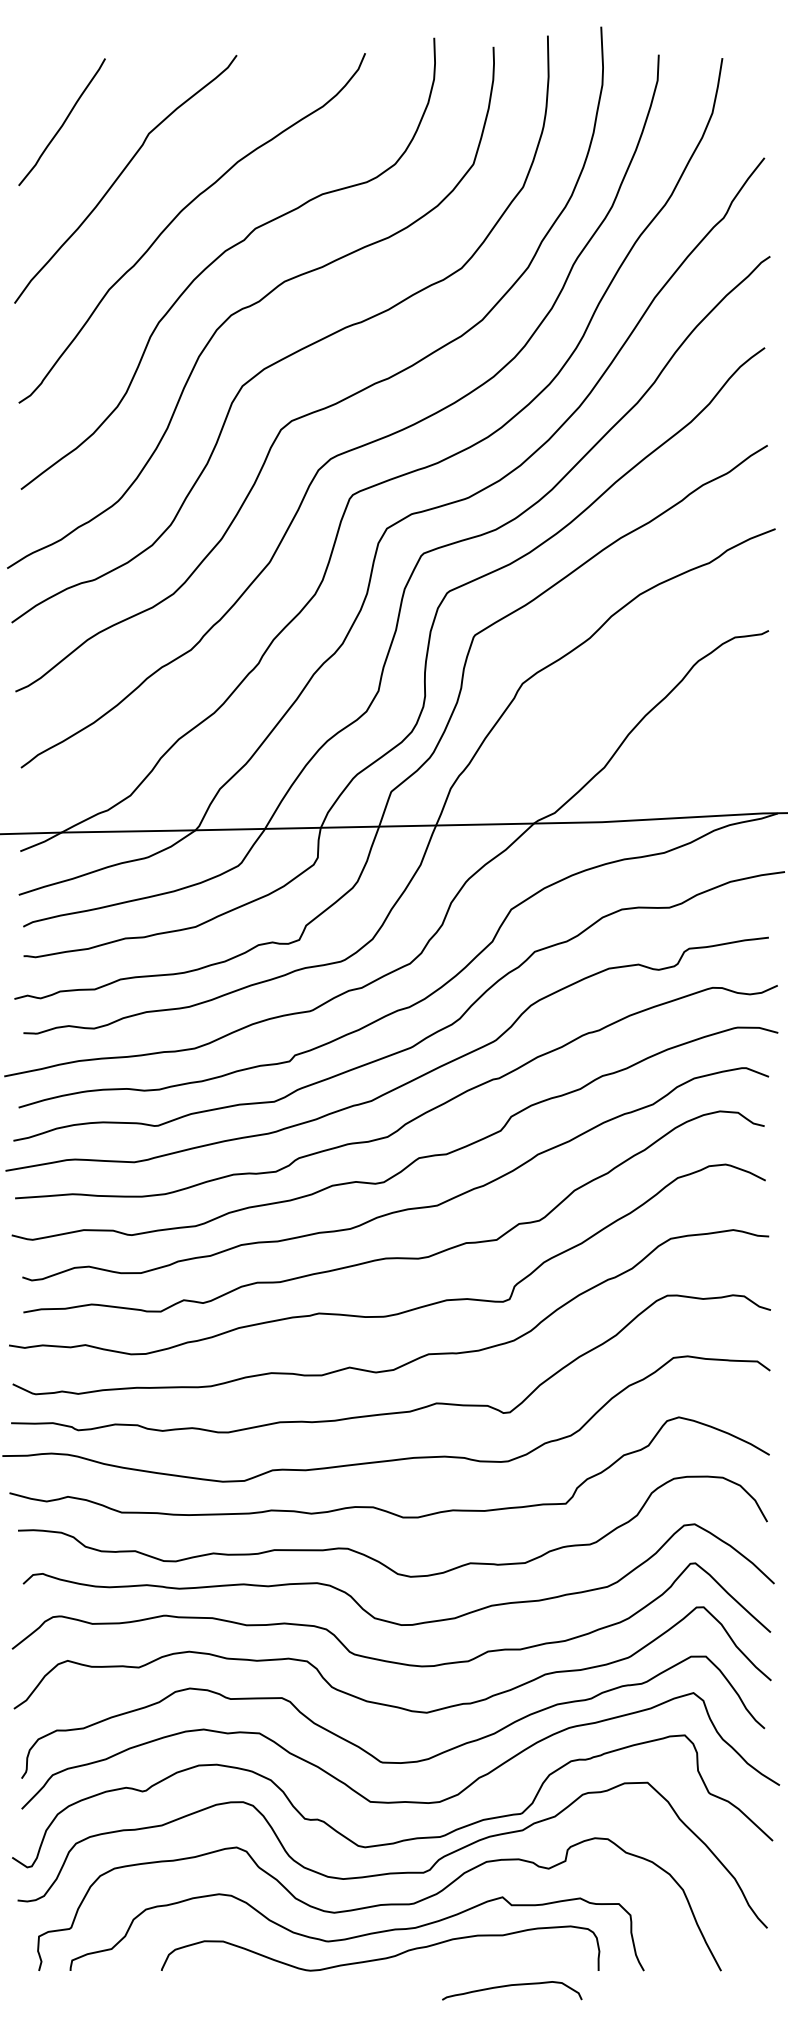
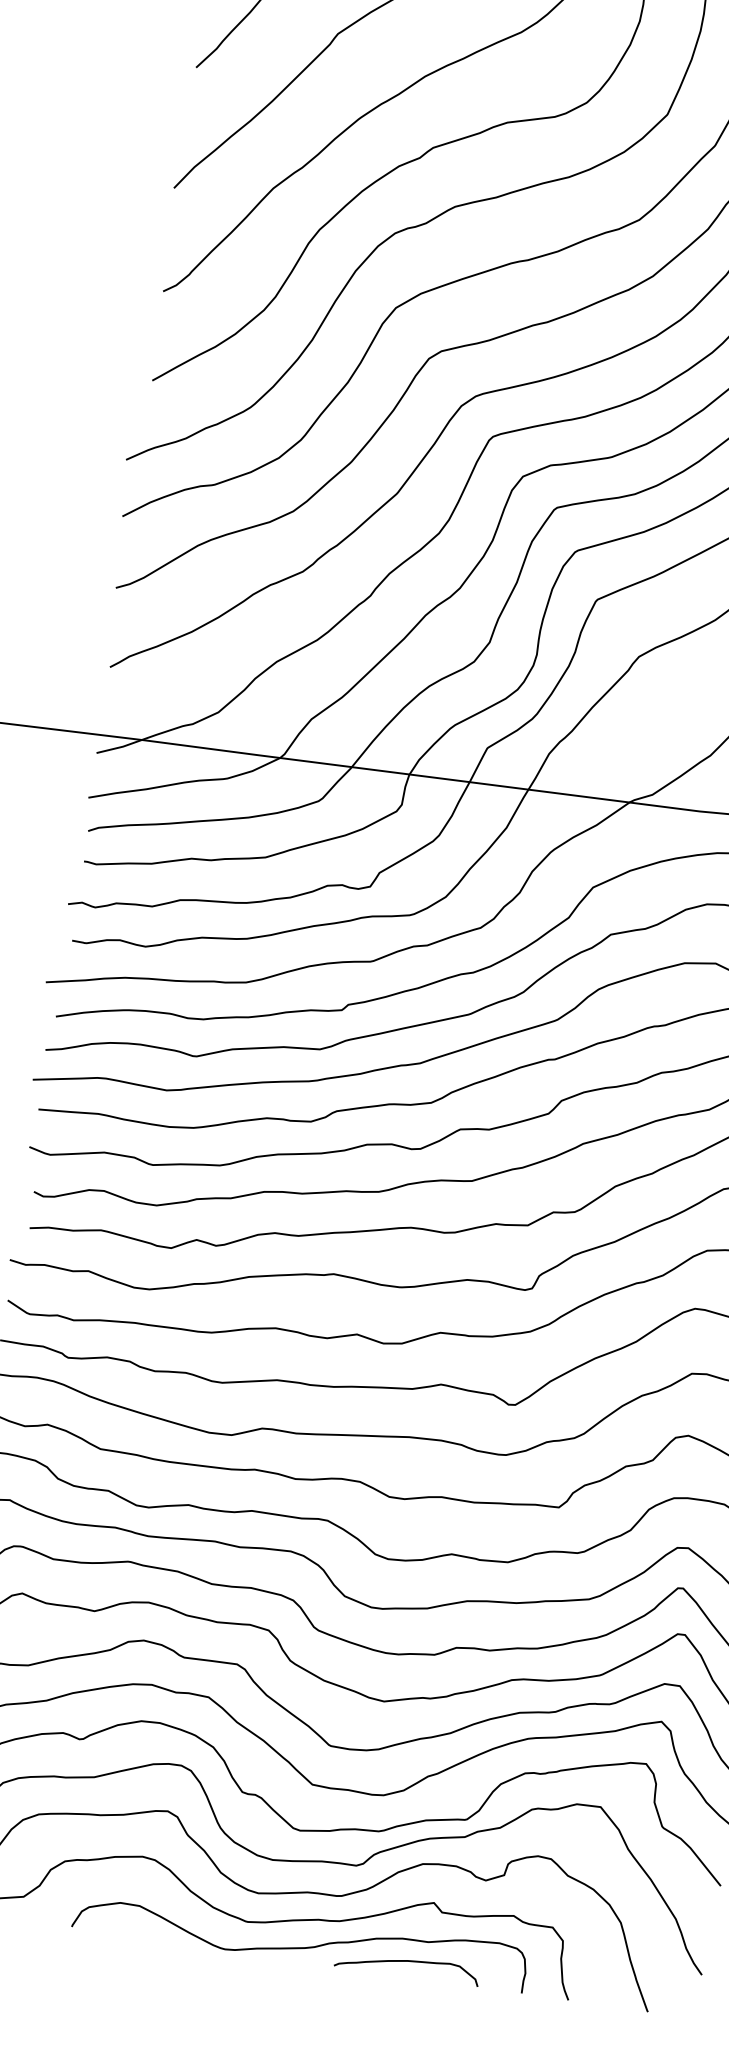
curve: (511, 1986) -> (407, 1962), moved

